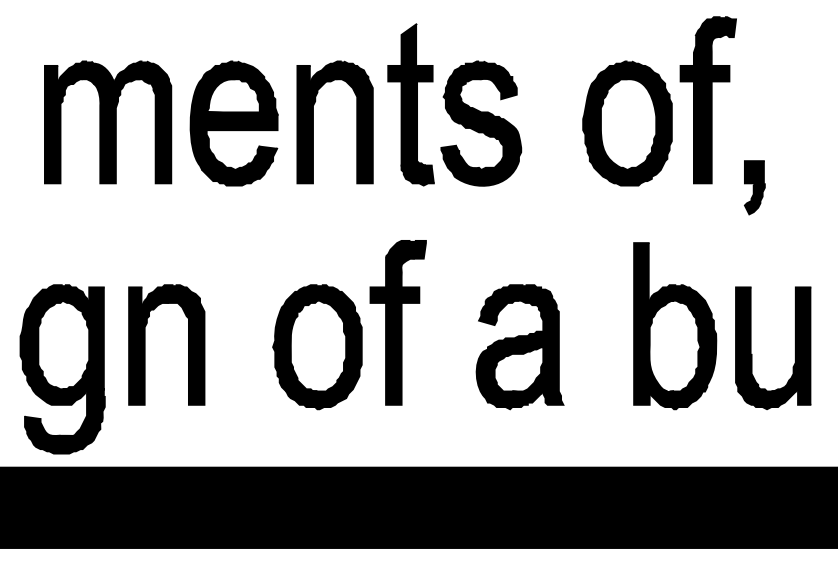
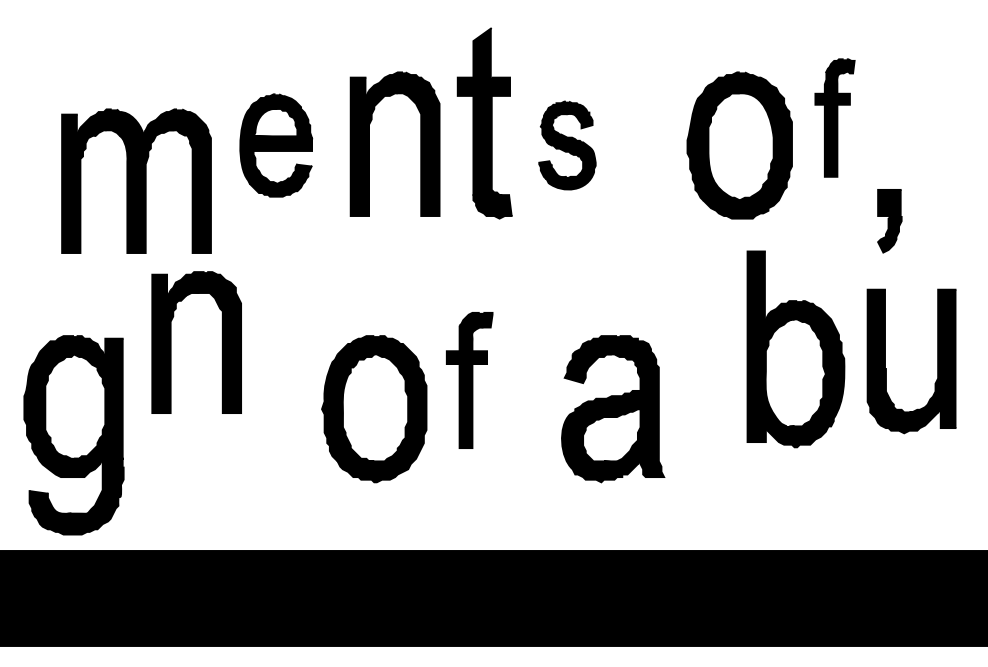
part: (707, 99) -> (834, 117), size x0.6
part: (108, 121) -> (136, 180), moved
part: (234, 123) -> (276, 145), size x0.7
part: (481, 123) -> (567, 145), size x0.6
part: (398, 322) -> (469, 380), size x0.7
part: (674, 326) -> (795, 349), moved
part: (145, 344) -> (171, 342), moved
part: (751, 354) -> (886, 368), moved

